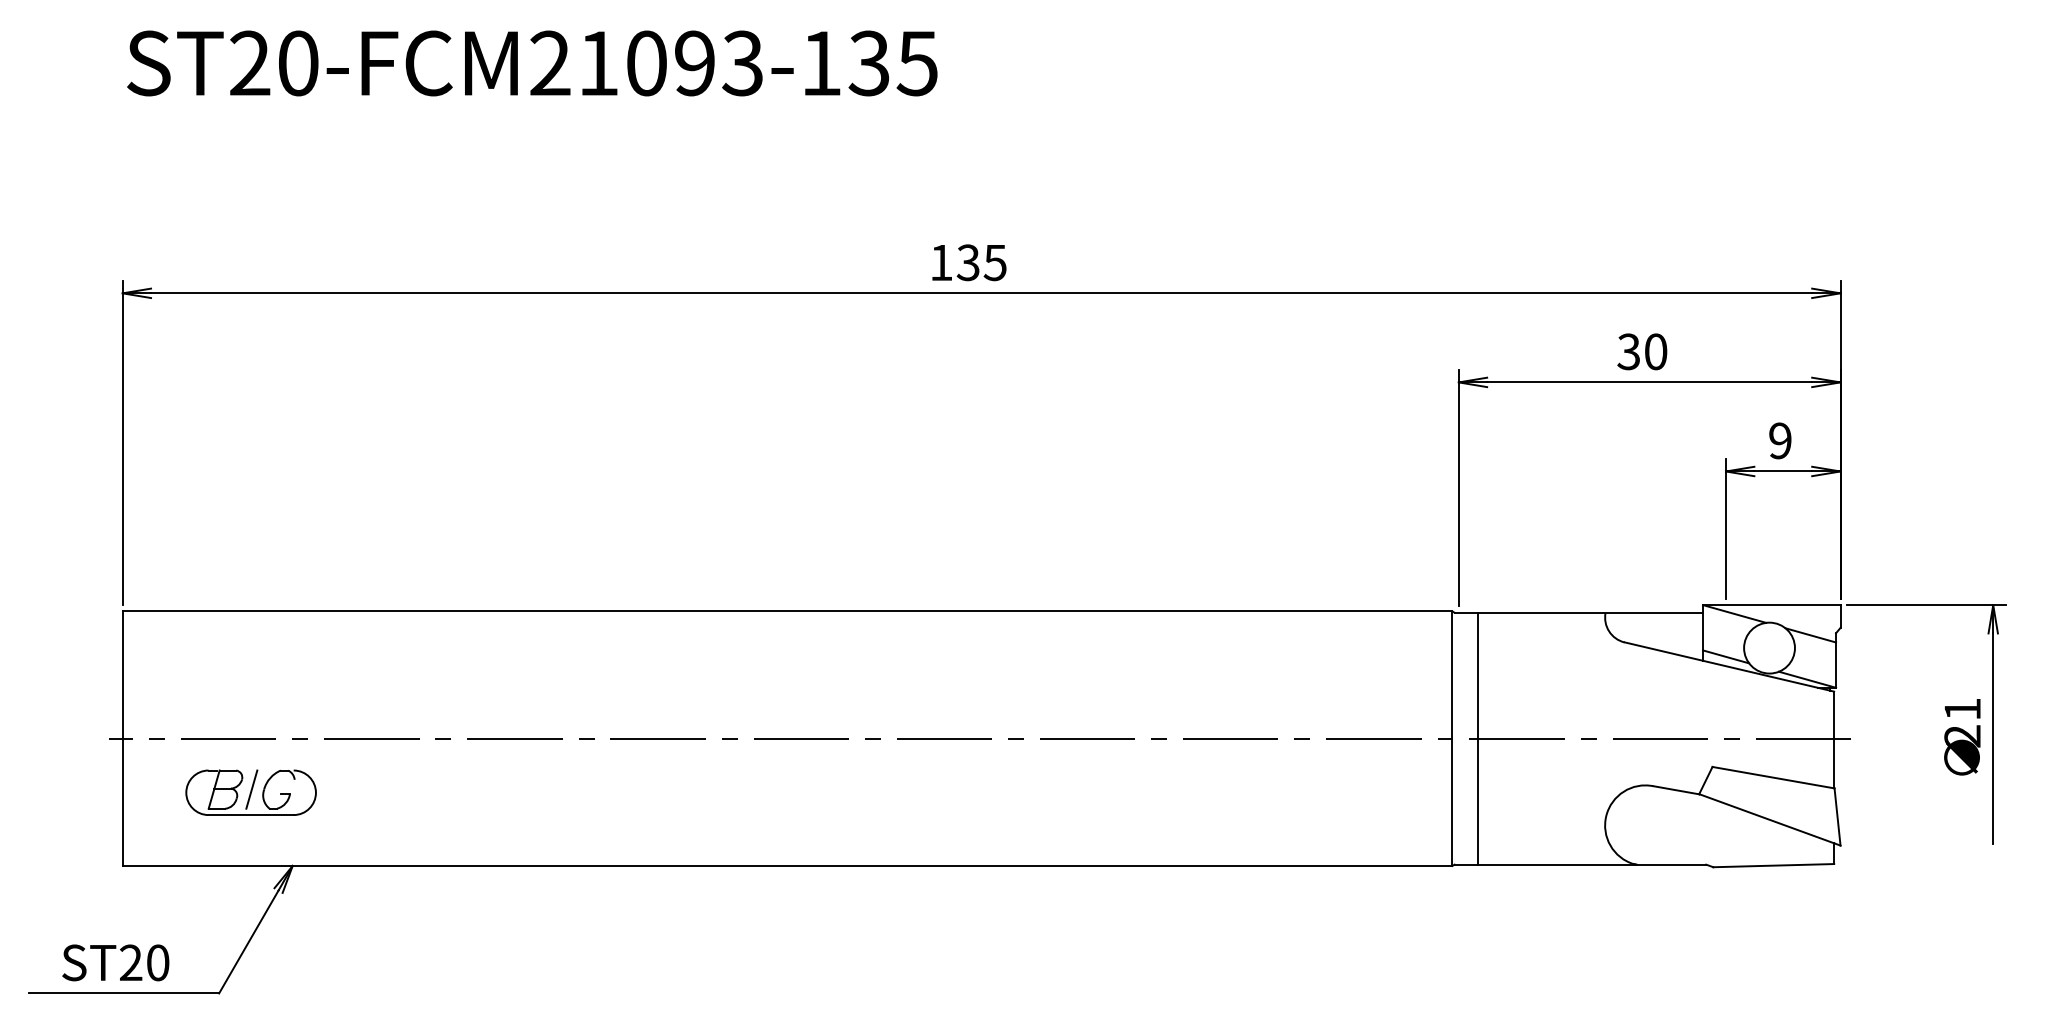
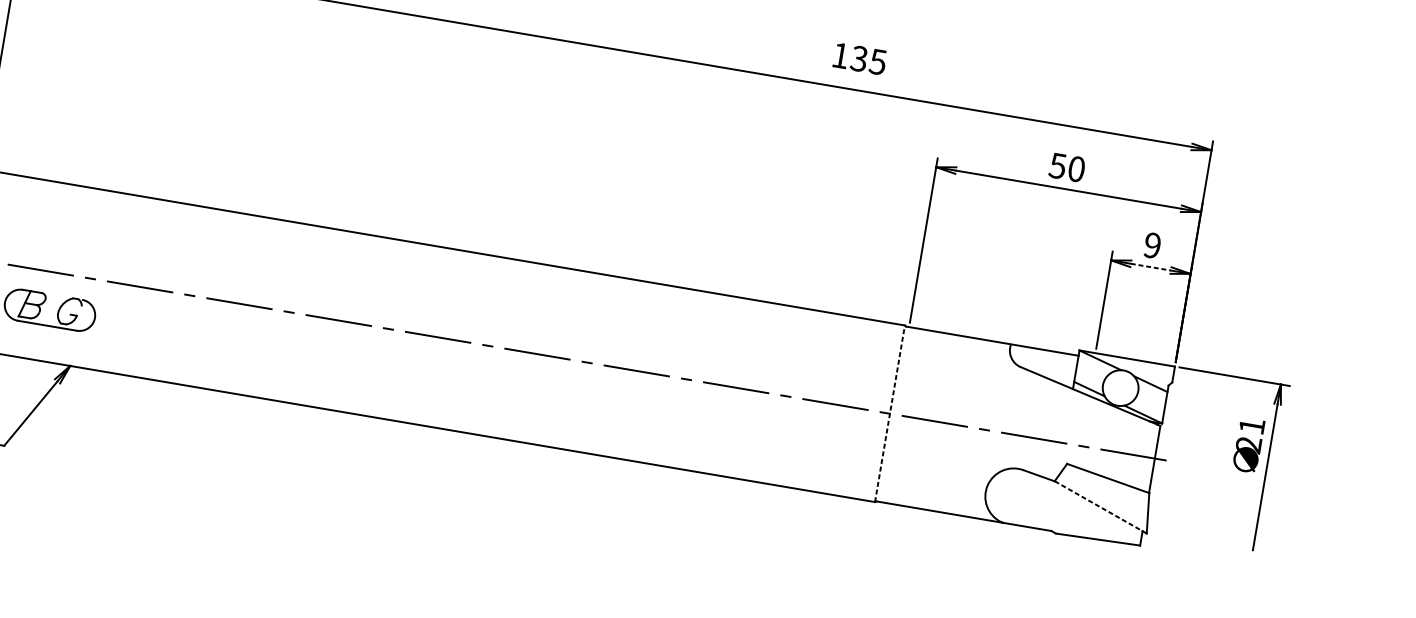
text: (969, 262) -> (860, 58), moved
text: (1628, 351) -> (1057, 165), 30 -> 50
line: (1783, 471) -> (1151, 267), solid -> dashed
text: (1962, 737) -> (1248, 445), moved
line: (1452, 738) -> (890, 413), solid -> dashed
line: (1477, 738) -> (907, 416), removed
line: (251, 789) -> (50, 308), removed
line: (1766, 818) -> (1098, 506), solid -> dashed

